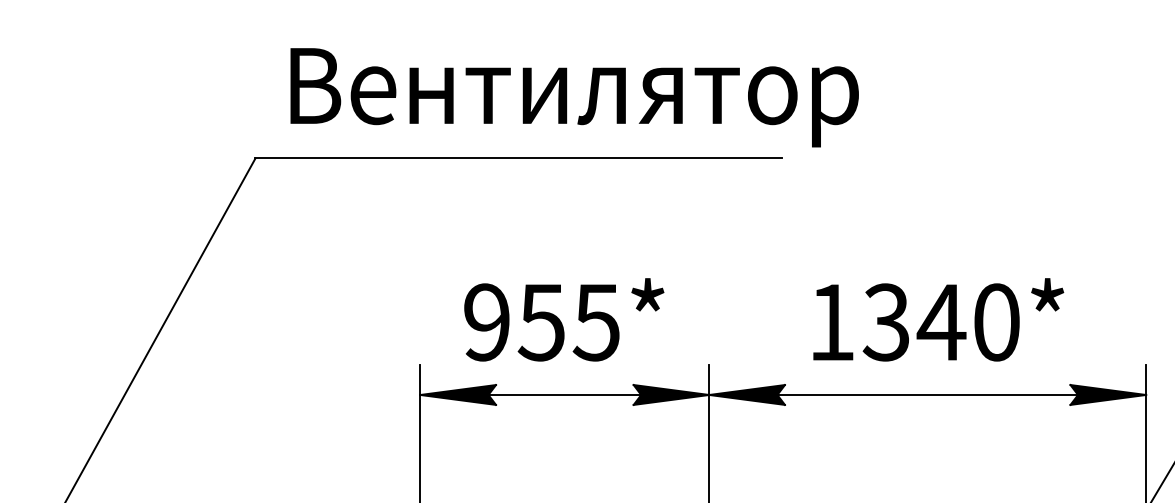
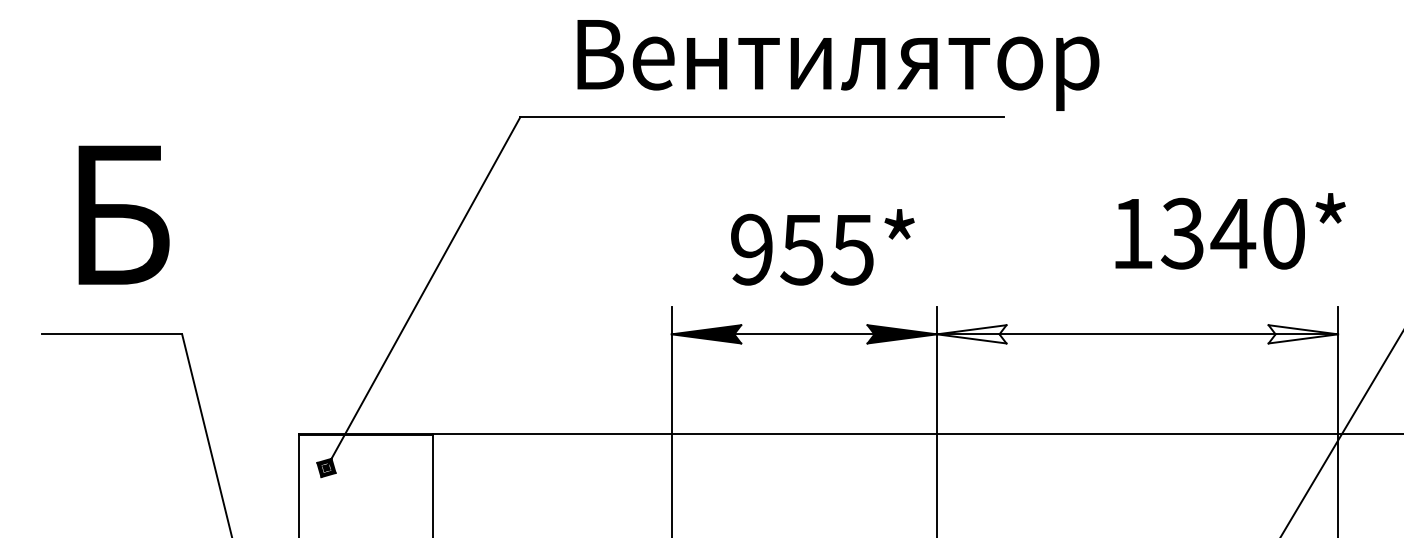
text: (574, 97) -> (838, 65), moved
text: (563, 319) -> (822, 247), moved
text: (938, 319) -> (1230, 231), moved
fill: (746, 395) -> (971, 334), removed
fill: (1108, 395) -> (1303, 334), removed

